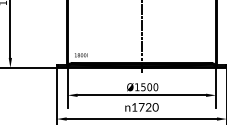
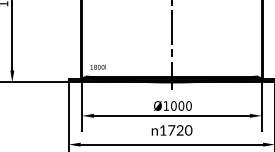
text: (143, 86) -> (173, 105), Ø1500 -> Ø1000

